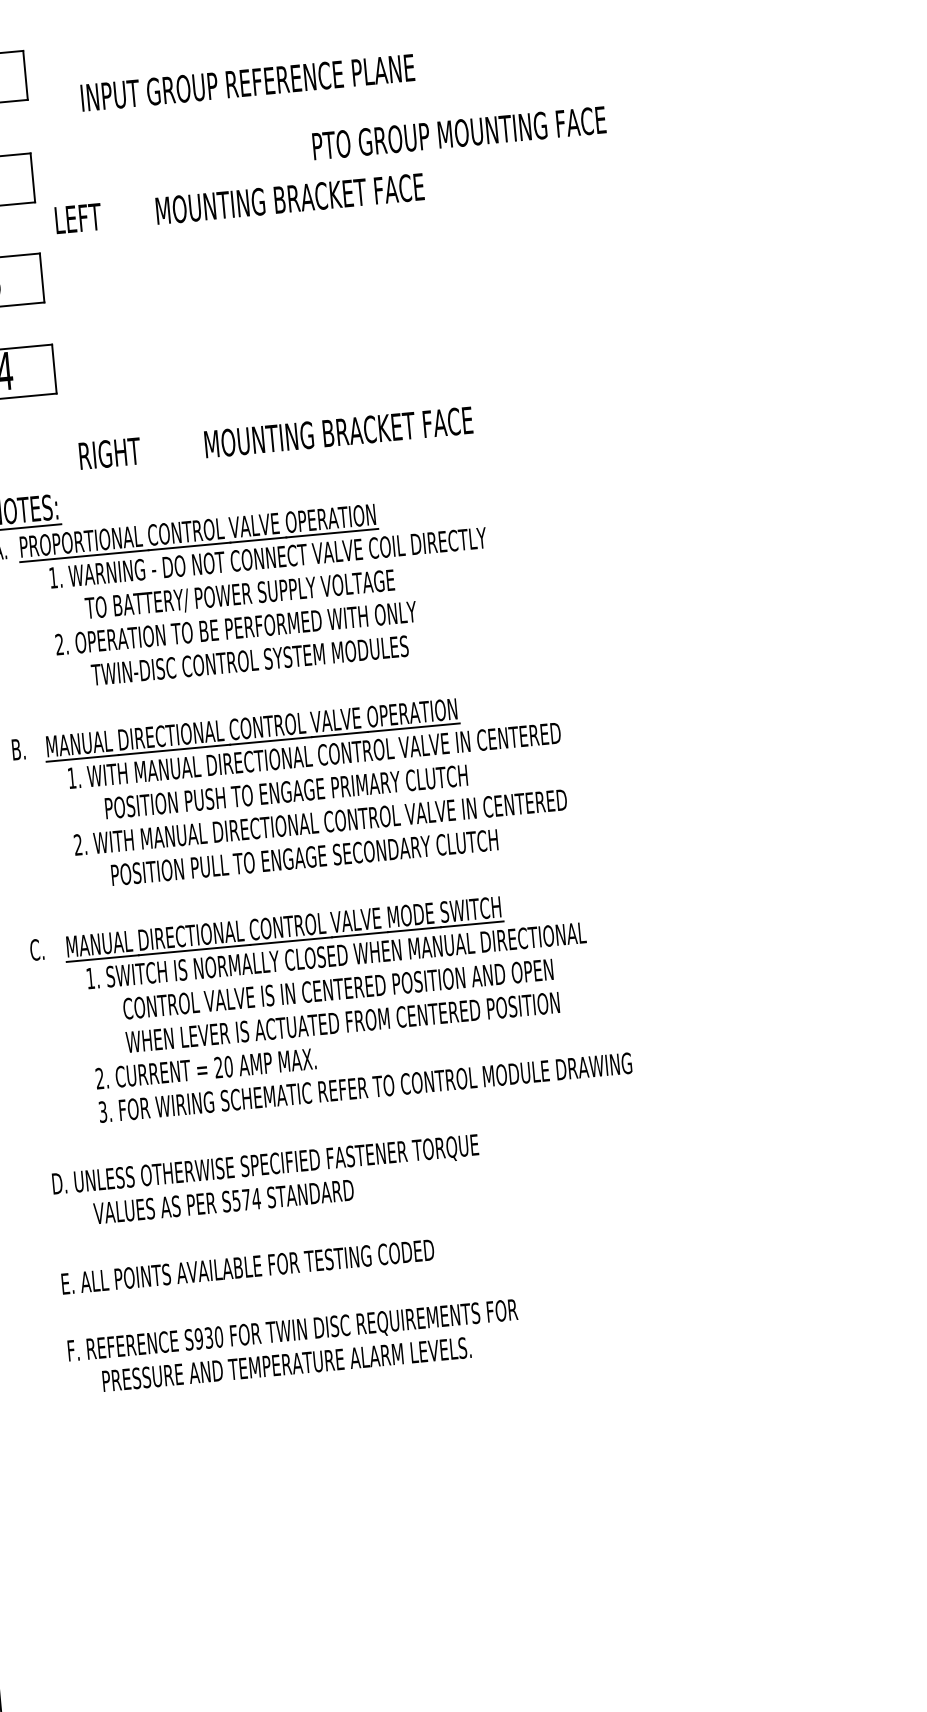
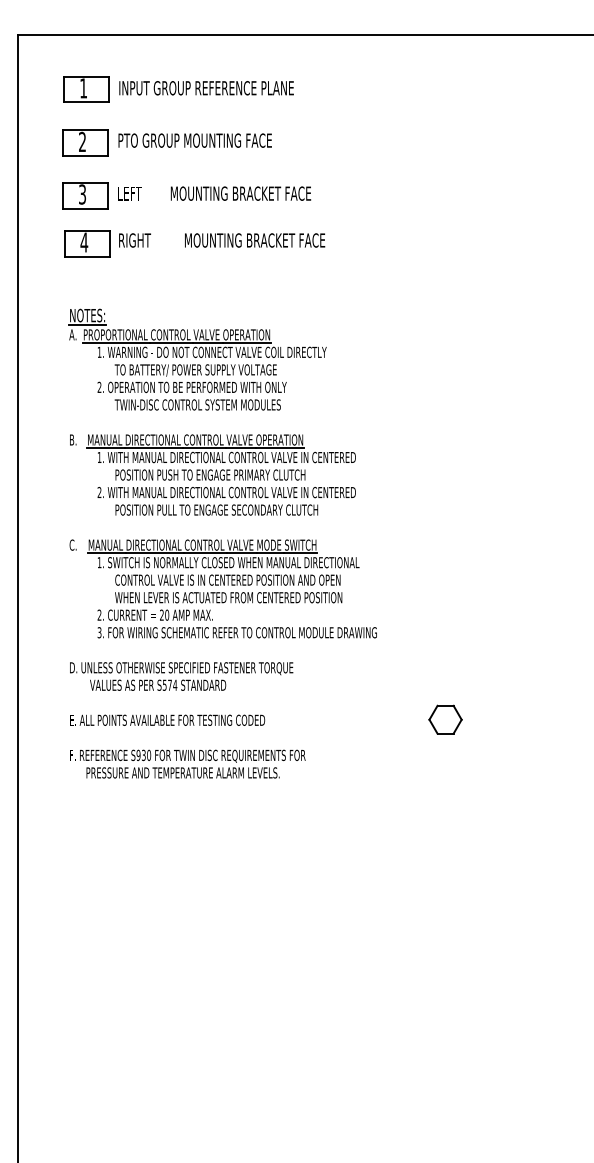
text: (247, 83) -> (206, 88), moved
text: (457, 133) -> (194, 140), moved
text: (239, 203) -> (214, 193), moved
text: (276, 438) -> (222, 240), moved
part: (777, 1216) -> (445, 719), added

